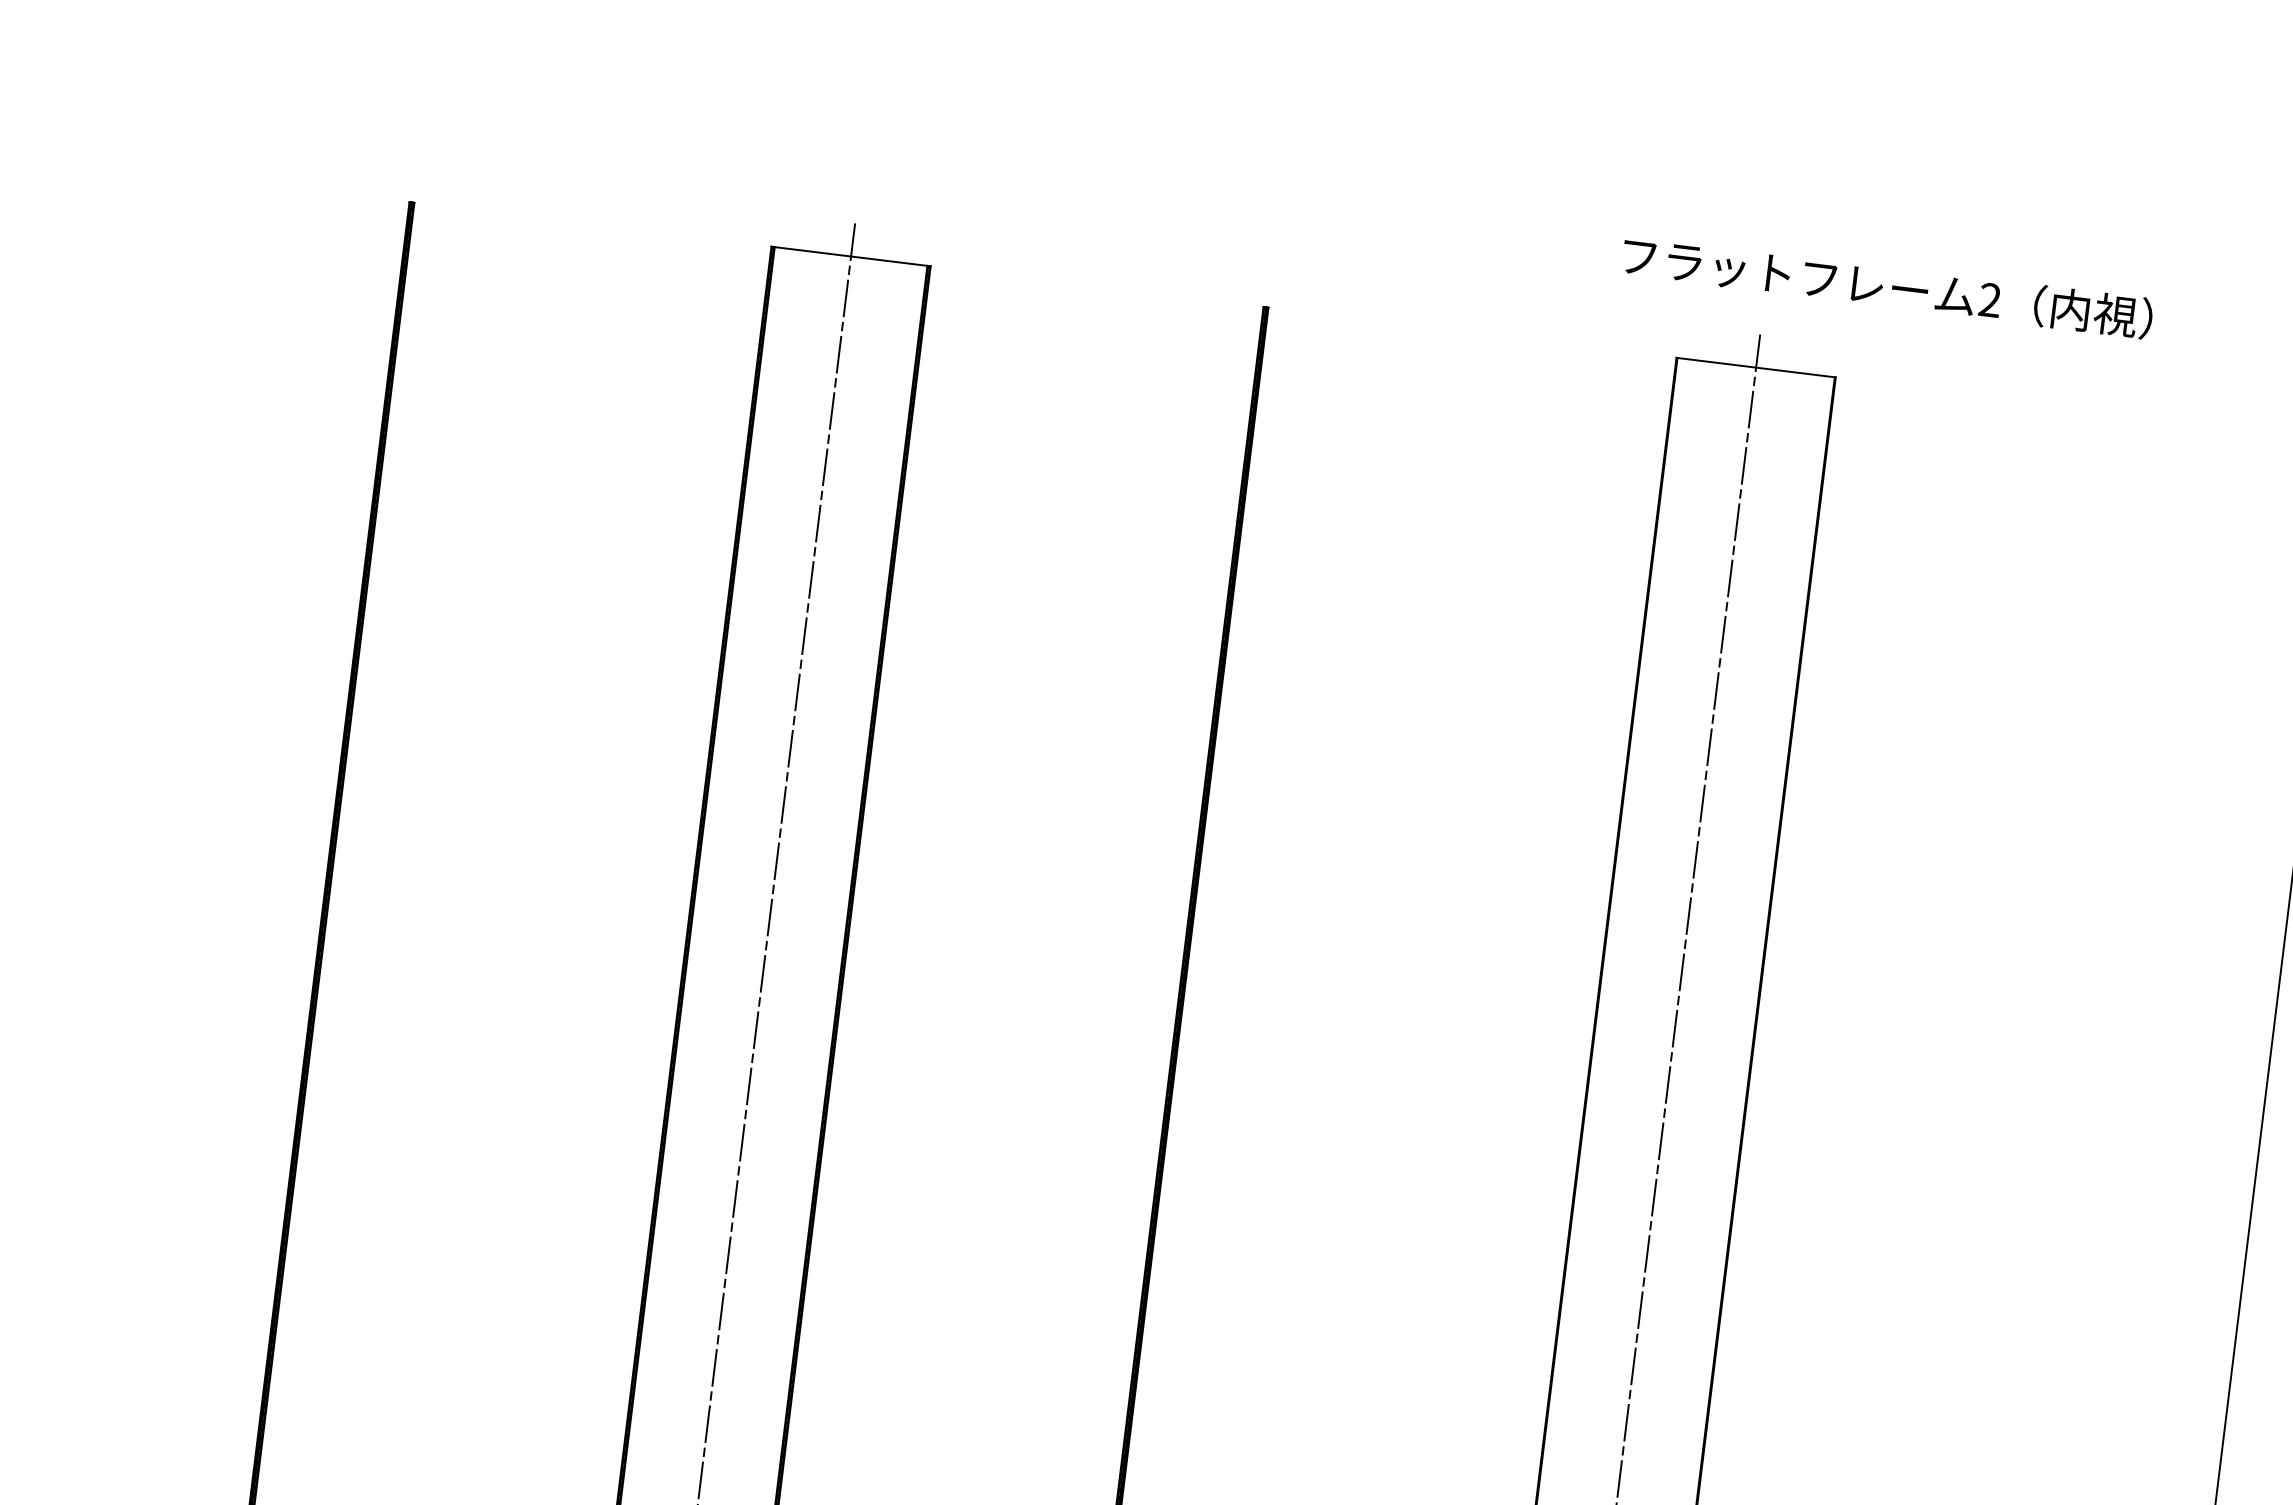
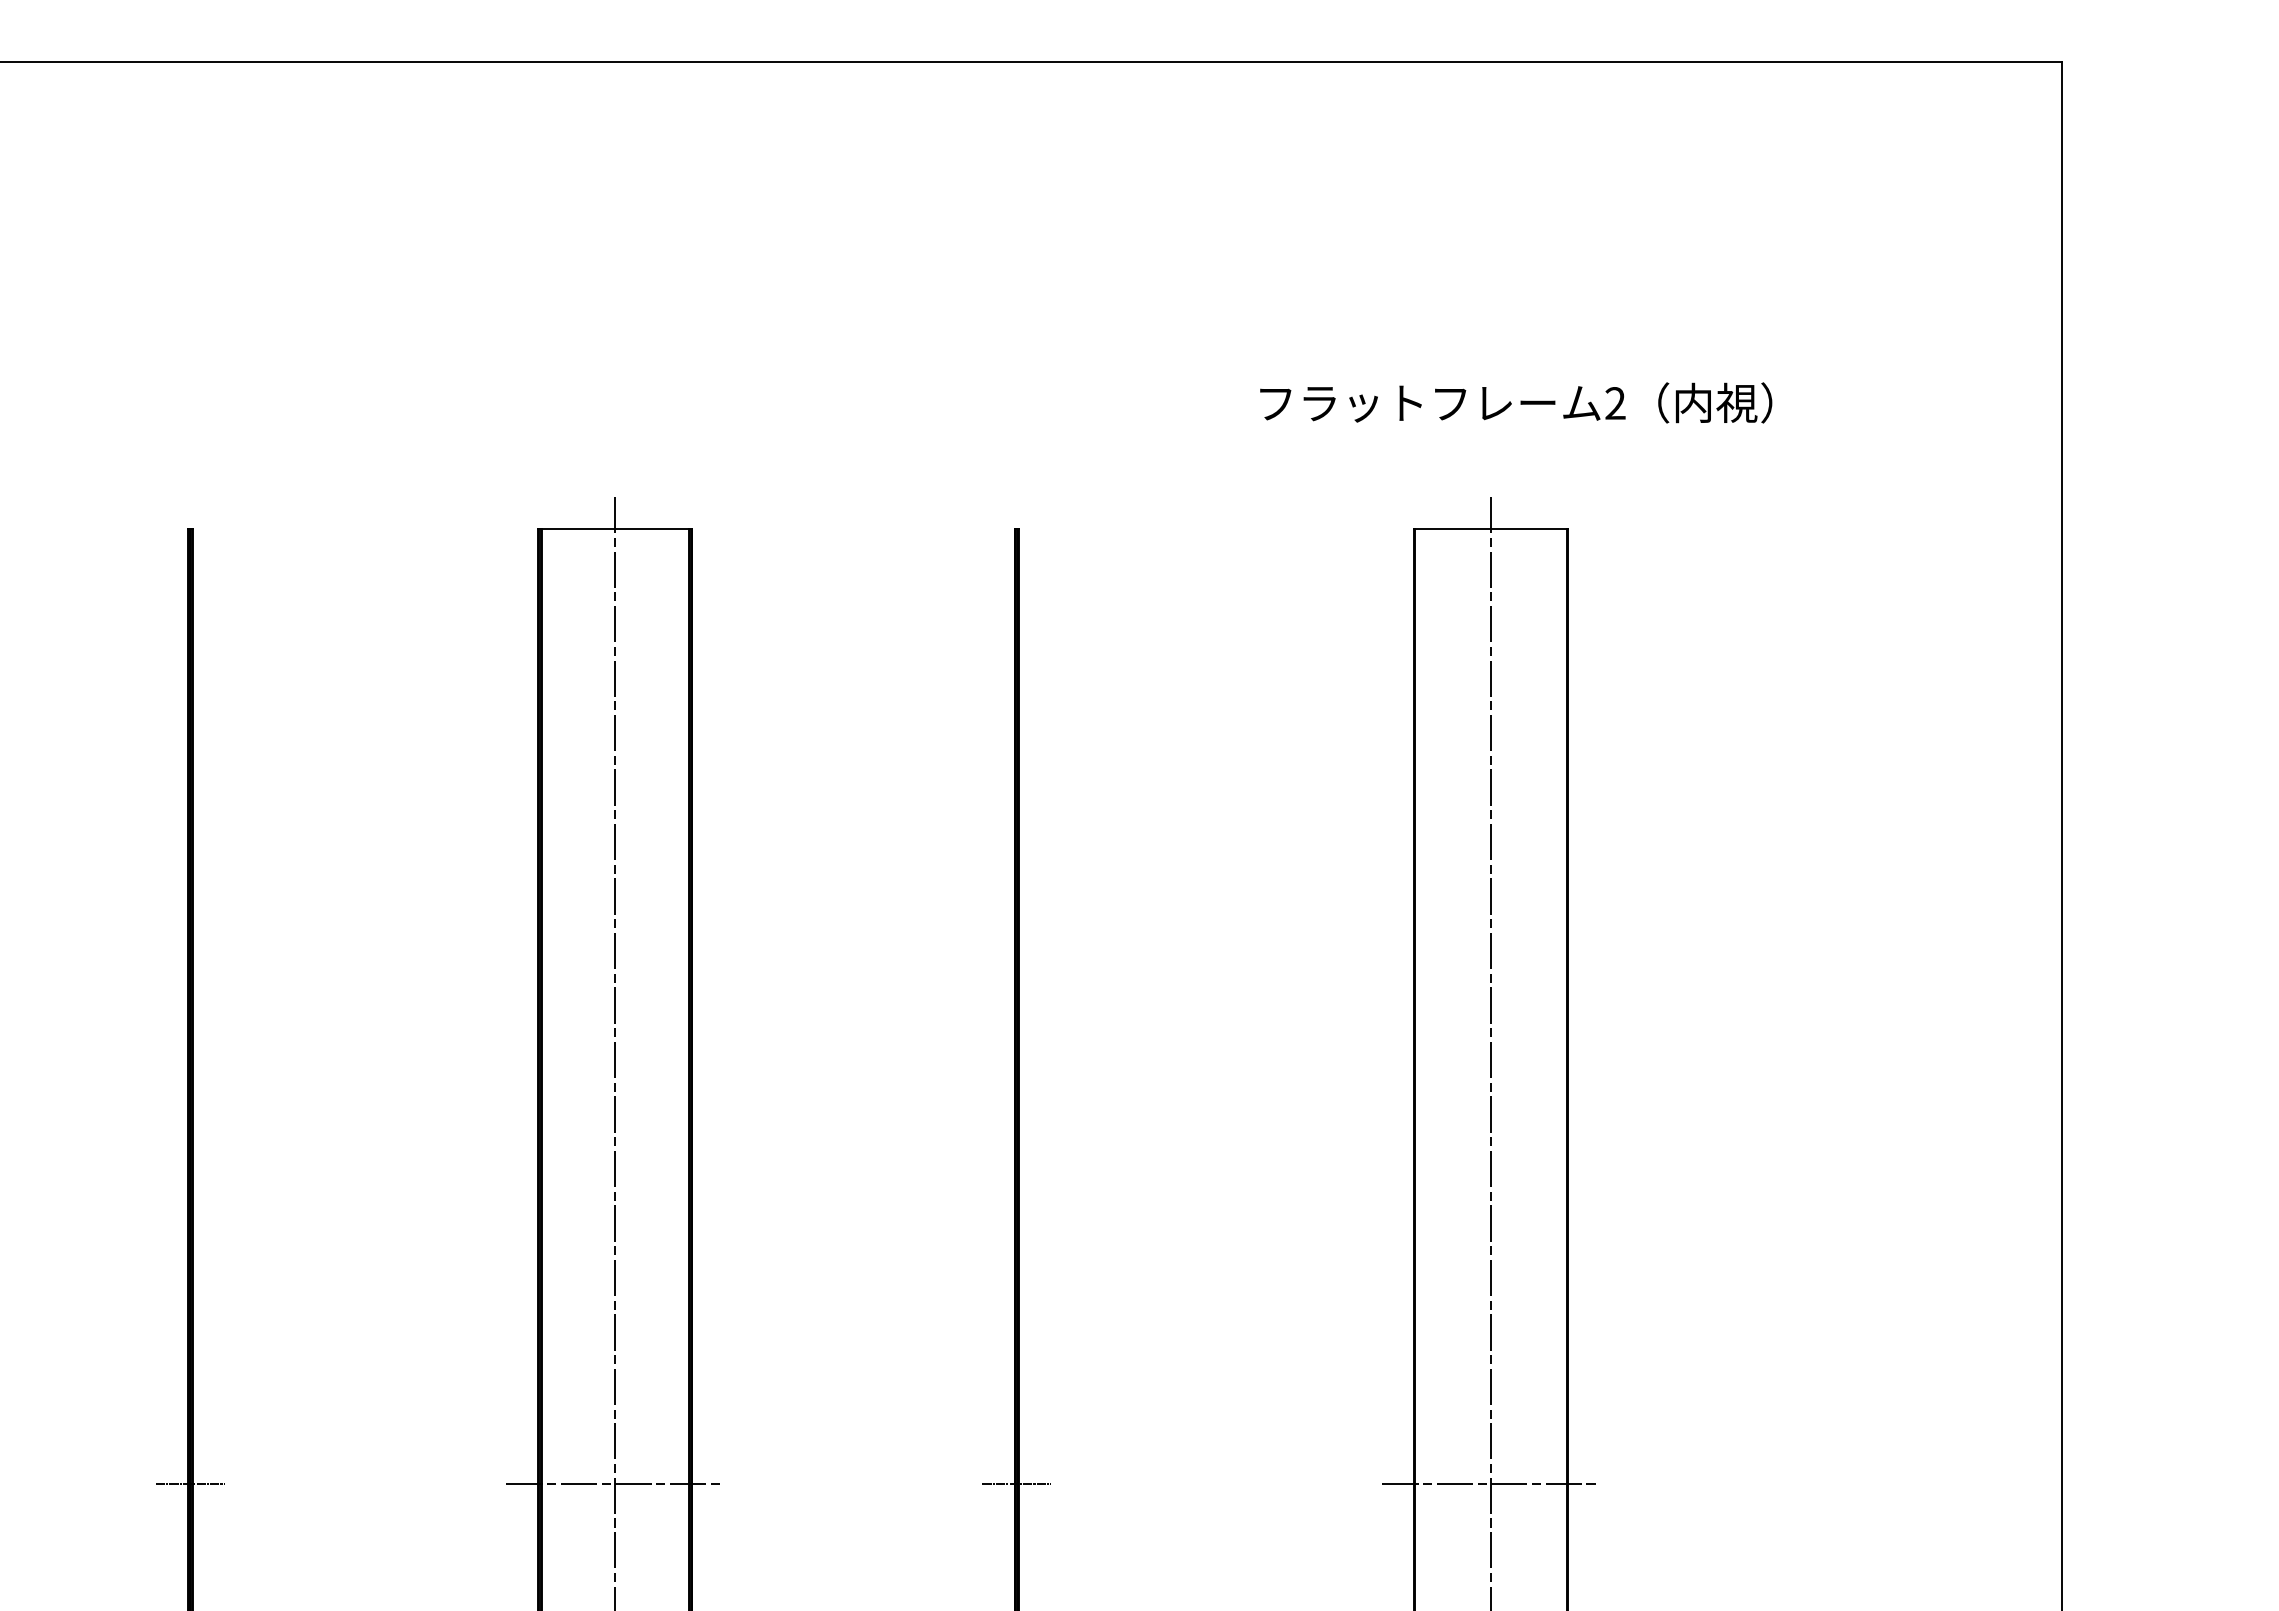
text: (1887, 286) -> (1516, 402), moved
line: (289, 1189) -> (189, 1484), added
line: (730, 1243) -> (615, 1484), added
line: (1144, 1294) -> (1016, 1484), added
line: (1635, 1354) -> (1491, 1484), added

